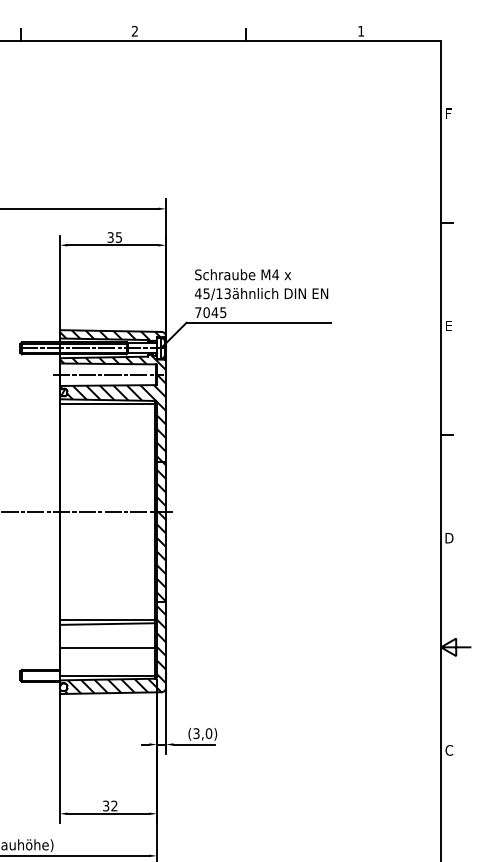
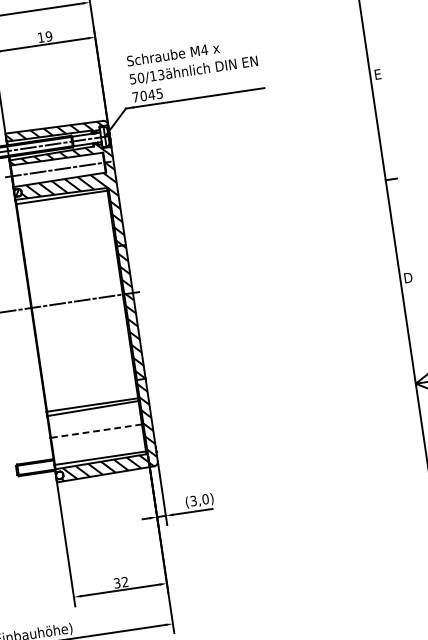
text: (114, 237) -> (44, 37), 35 -> 19
text: (201, 293) -> (136, 78), 45/13 -> 50/13
line: (108, 647) -> (97, 430), solid -> dashed

